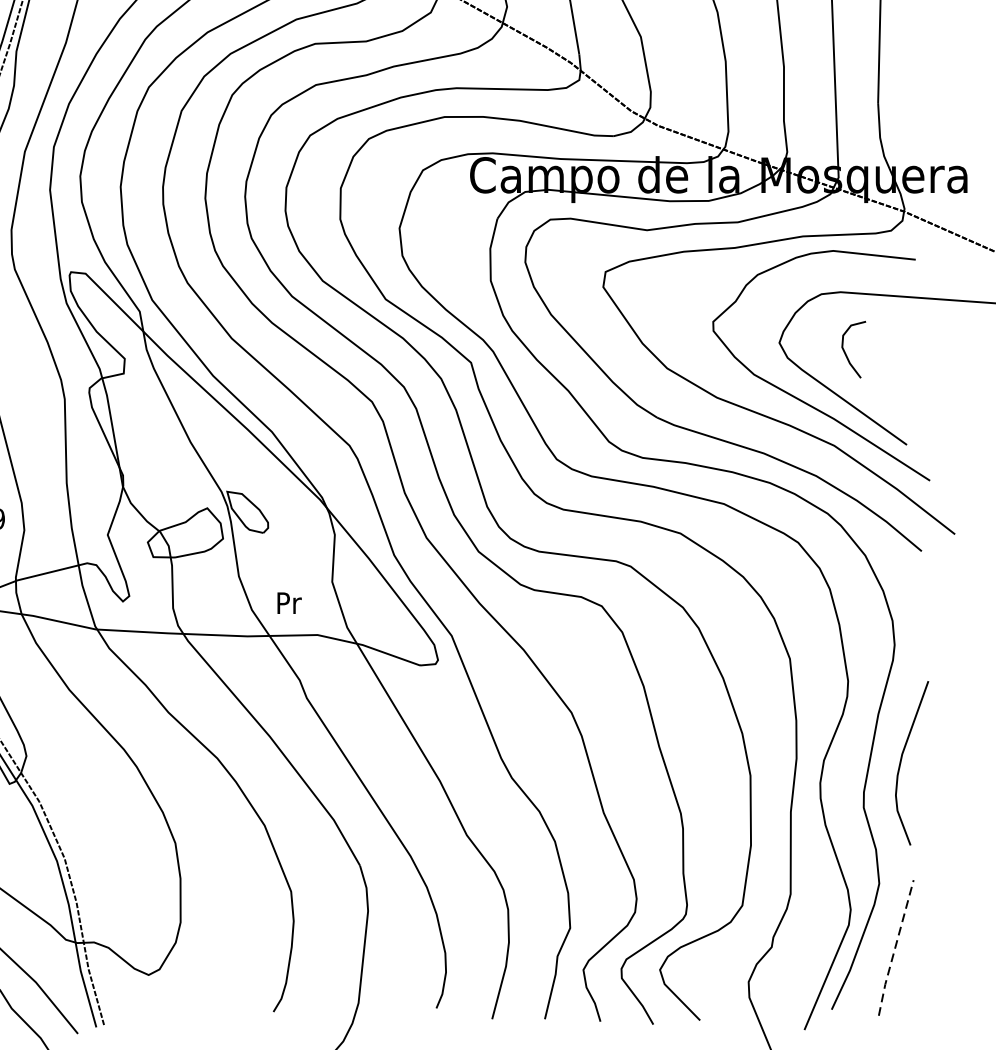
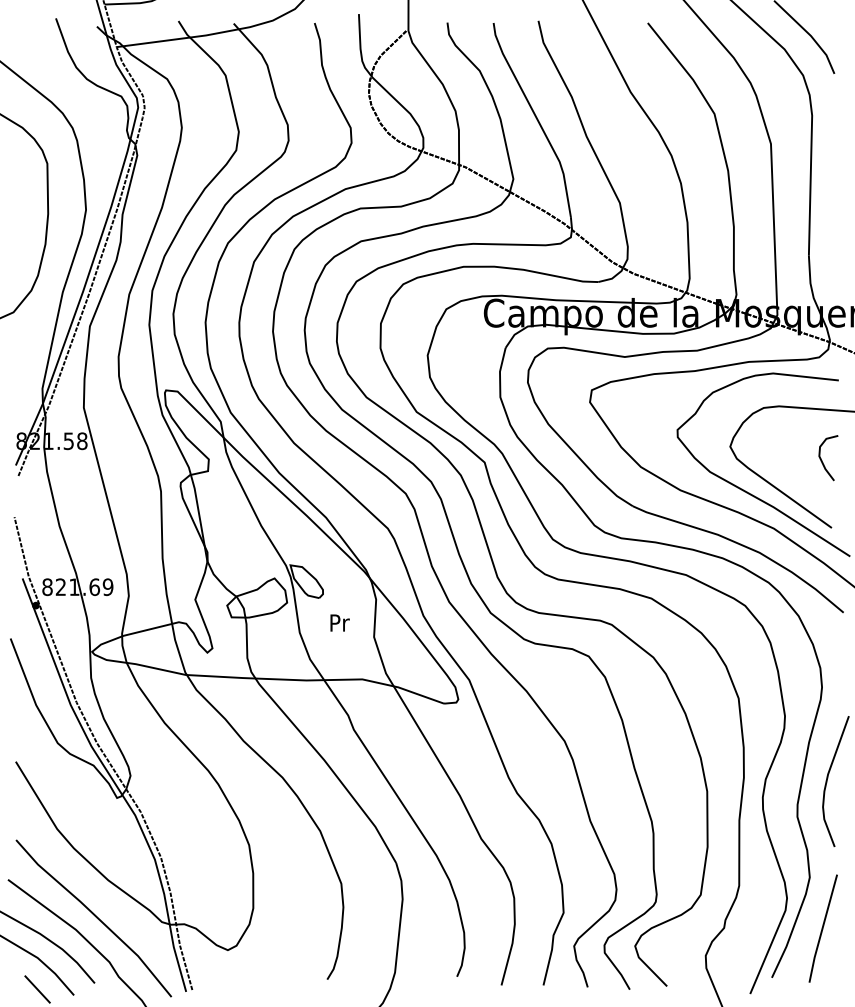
curve: (846, 352) -> (822, 460), moved
text: (288, 602) -> (339, 622), moved
line: (895, 947) -> (822, 928), dashed -> solid

